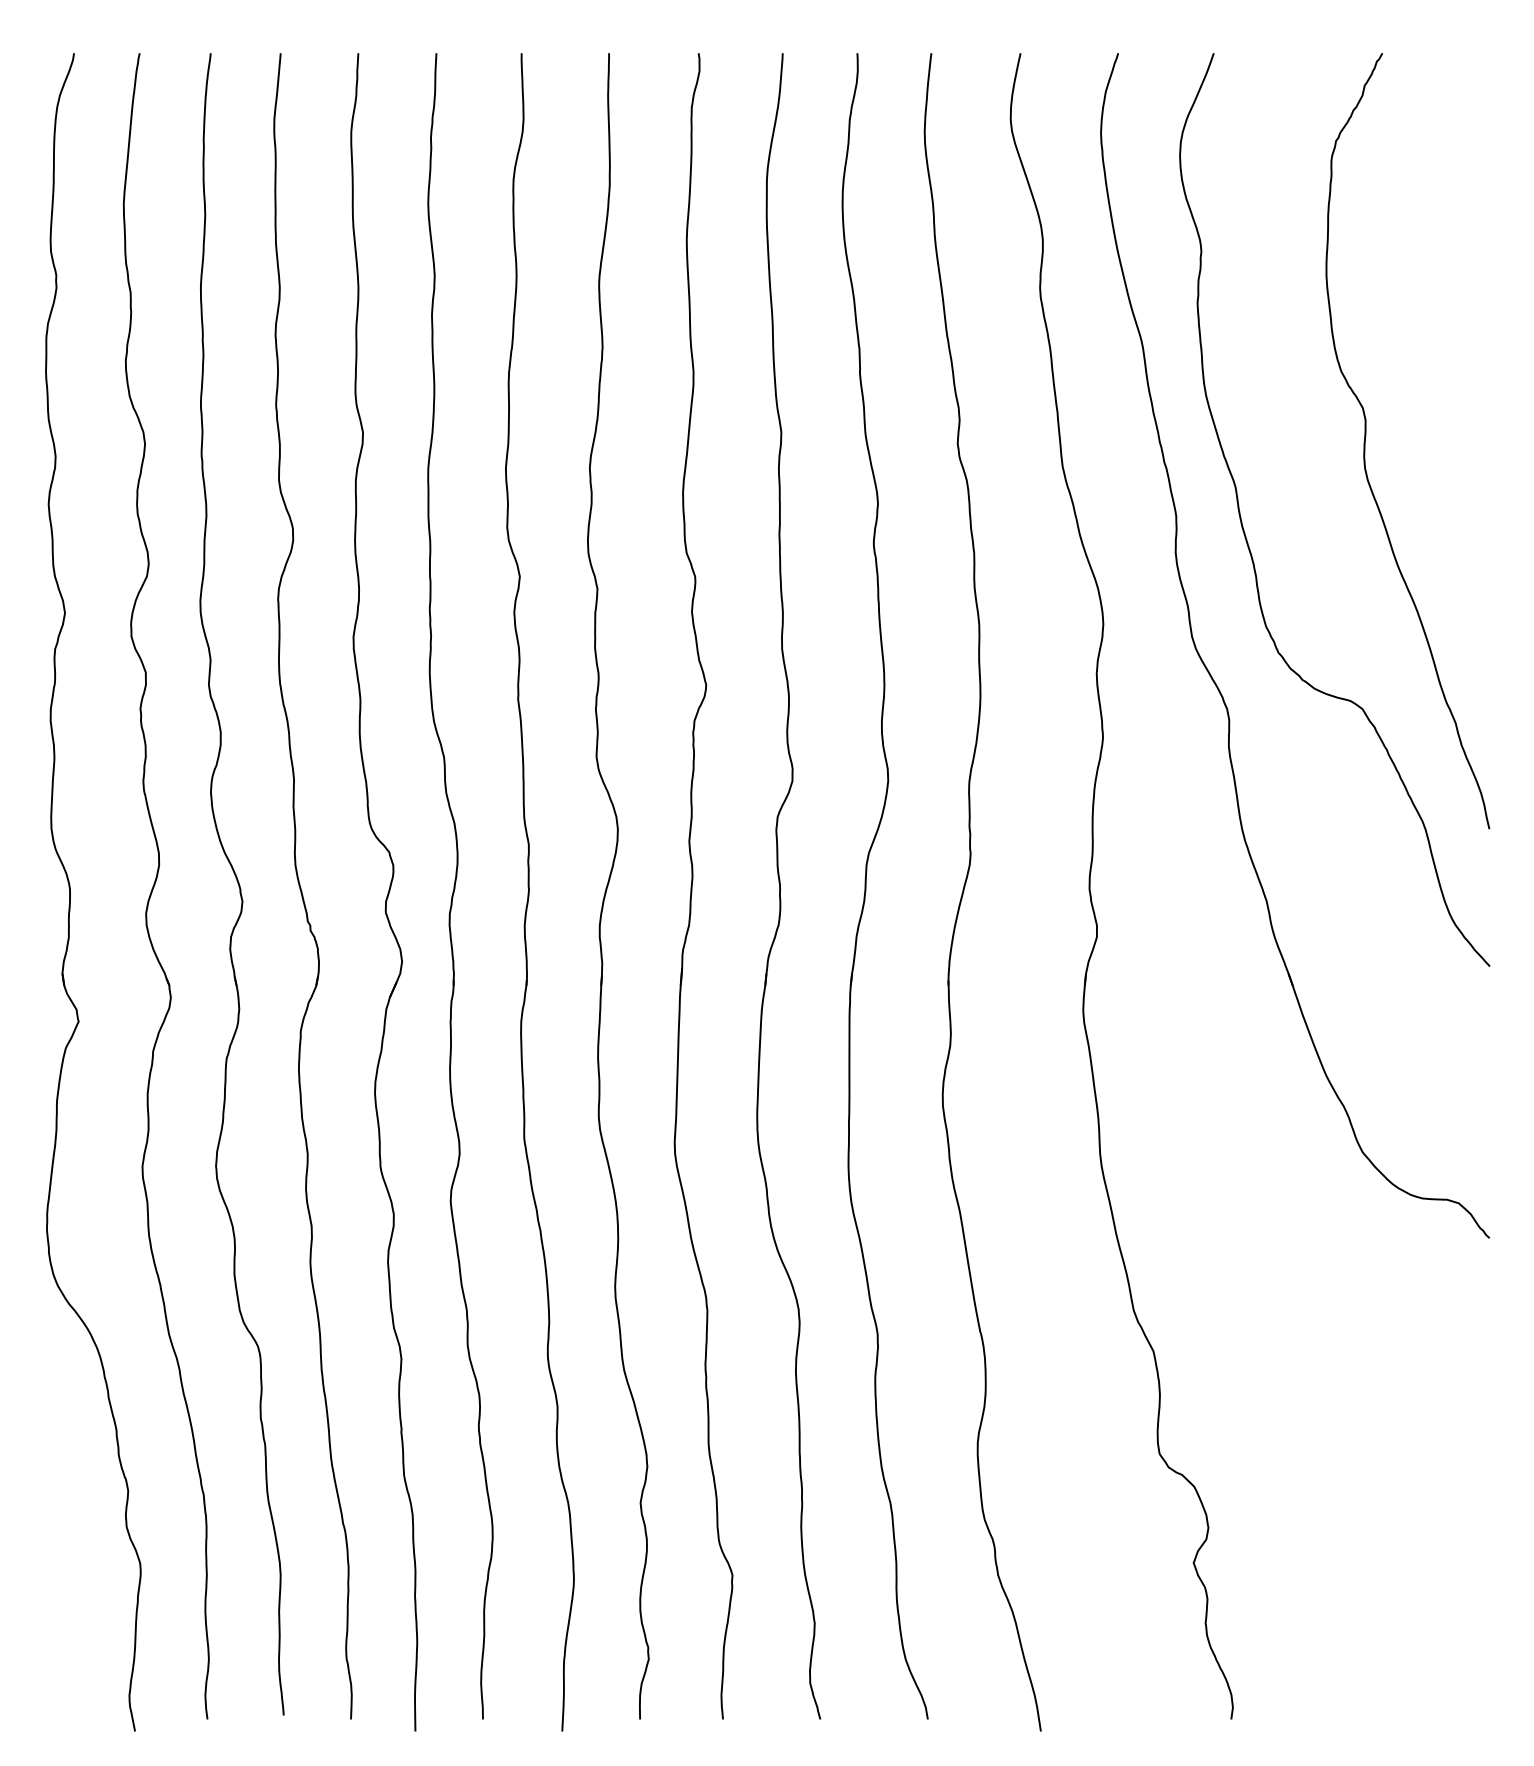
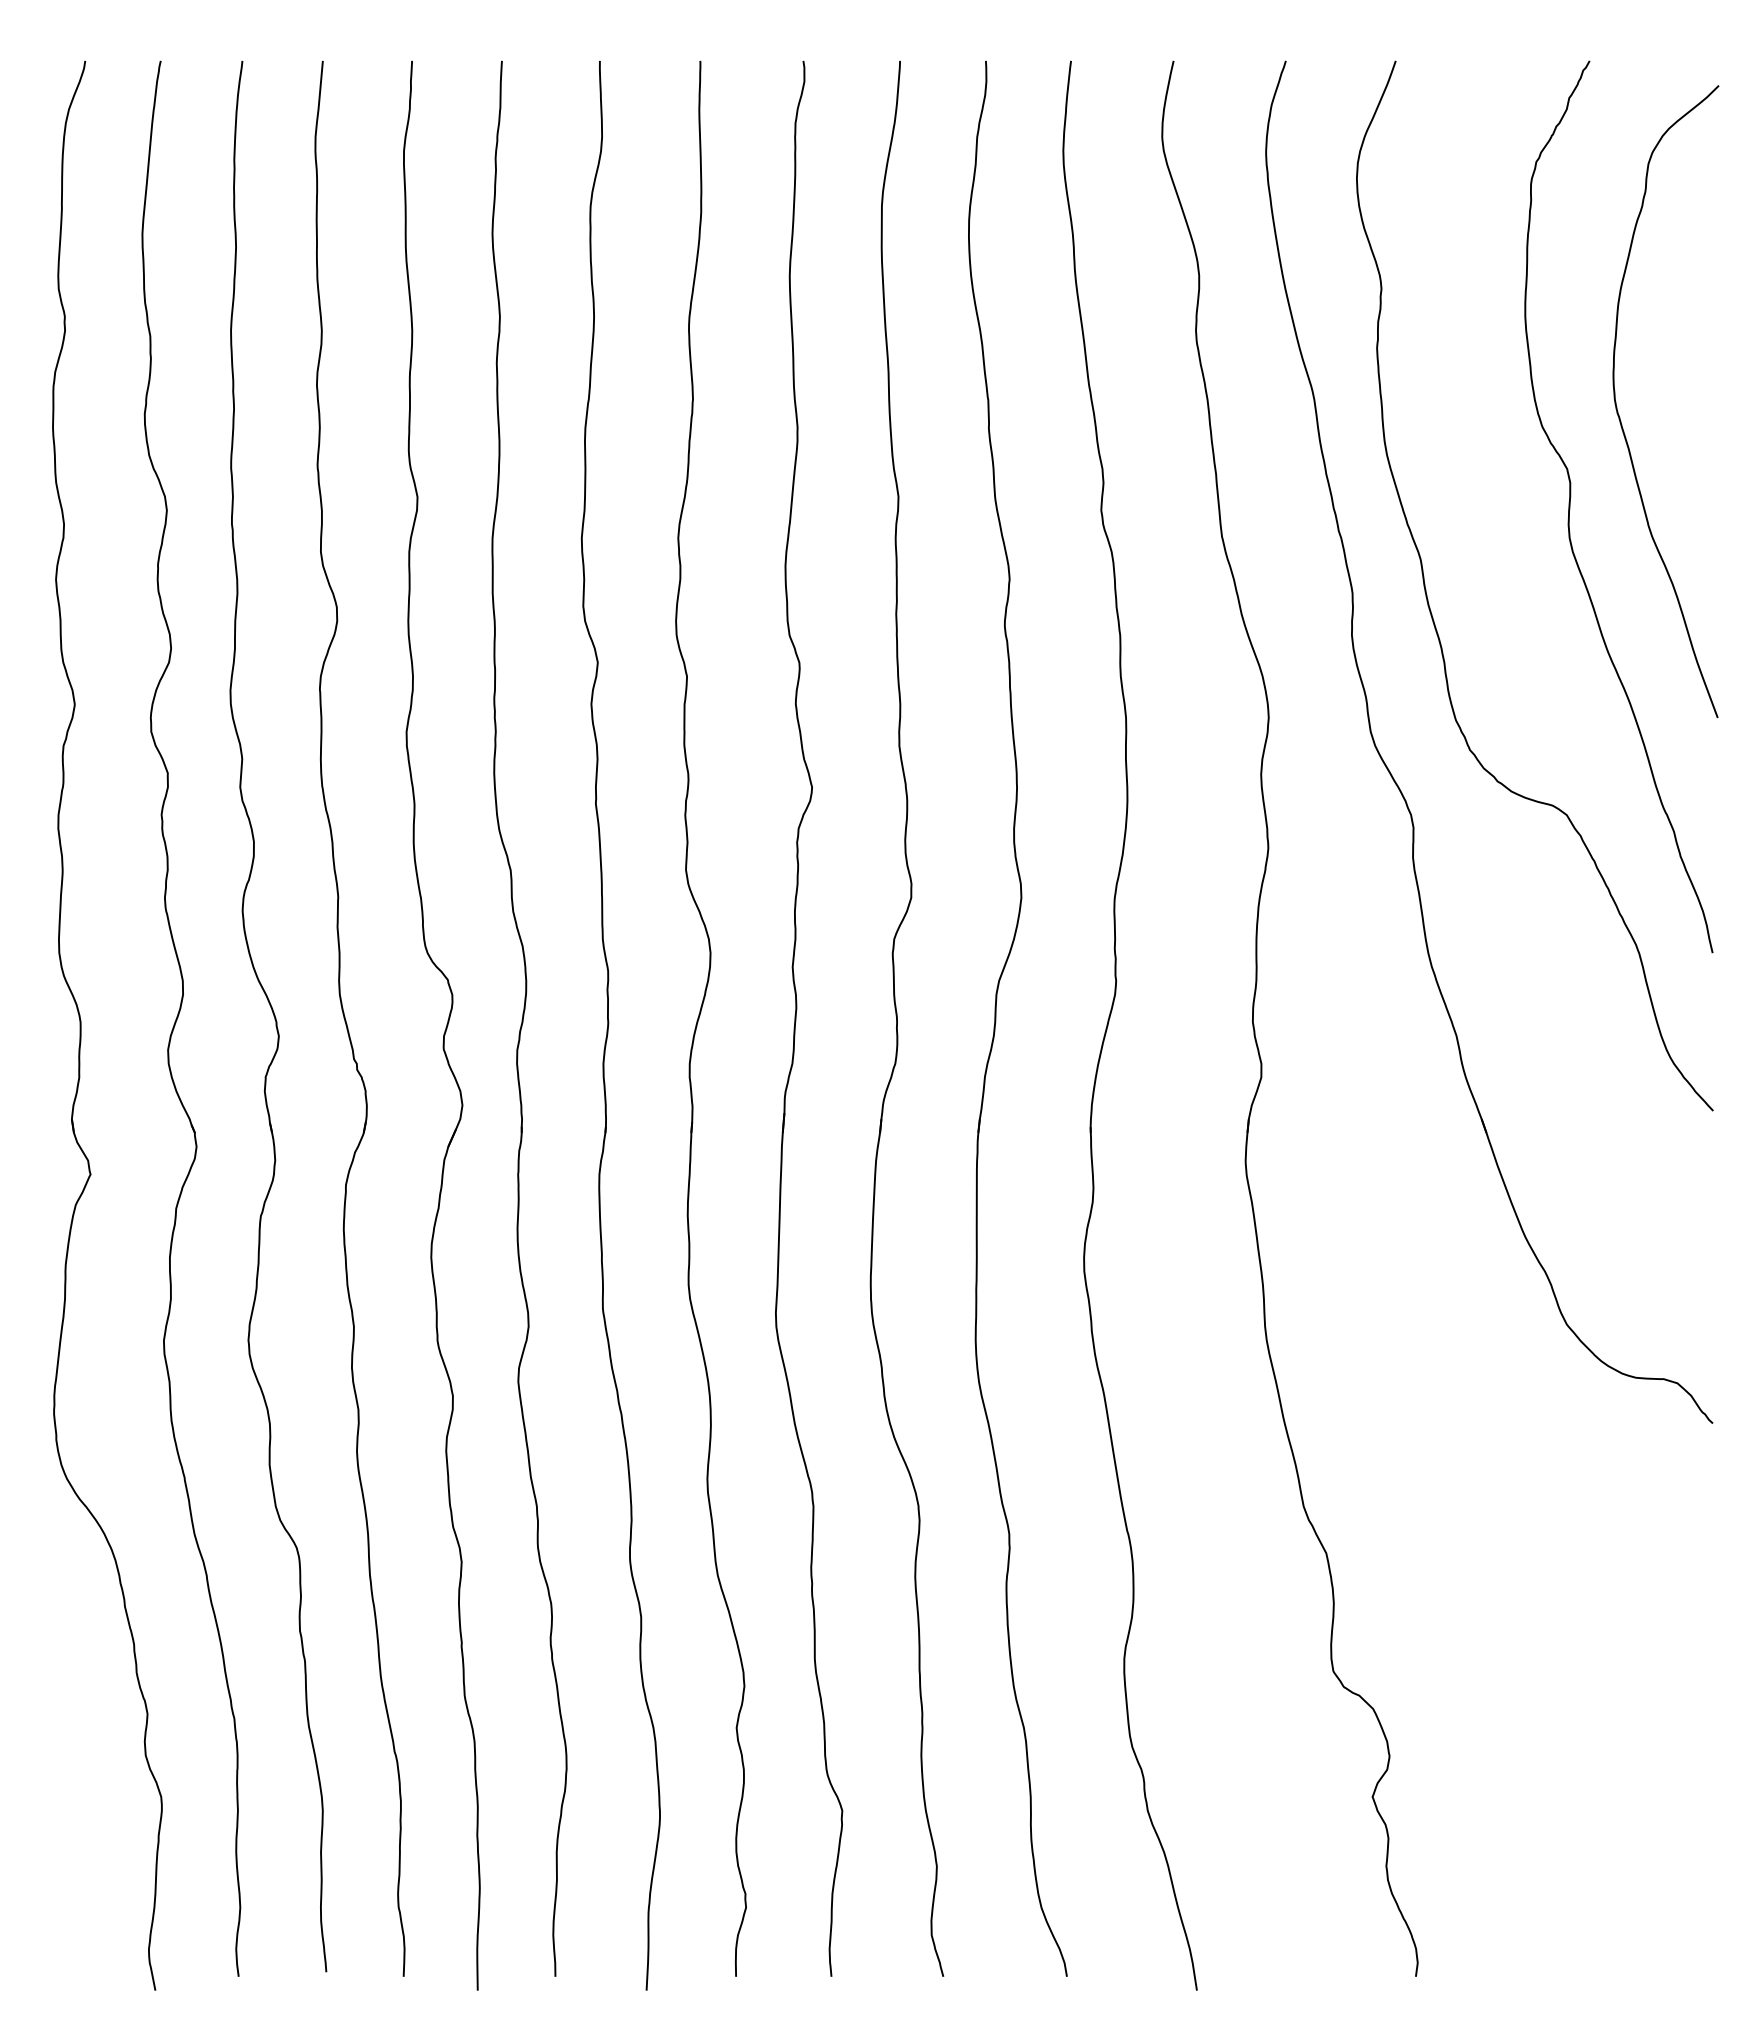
curve: (1409, 363) -> (1620, 417), added

